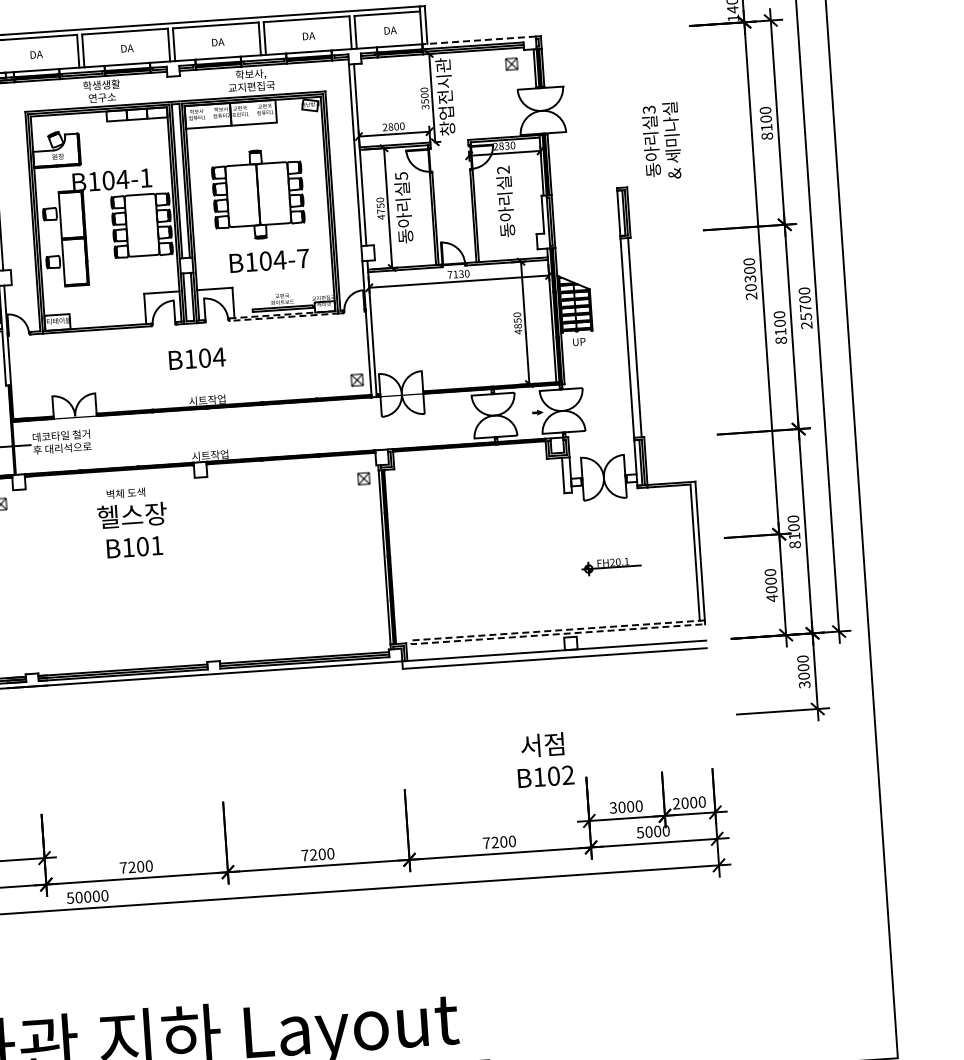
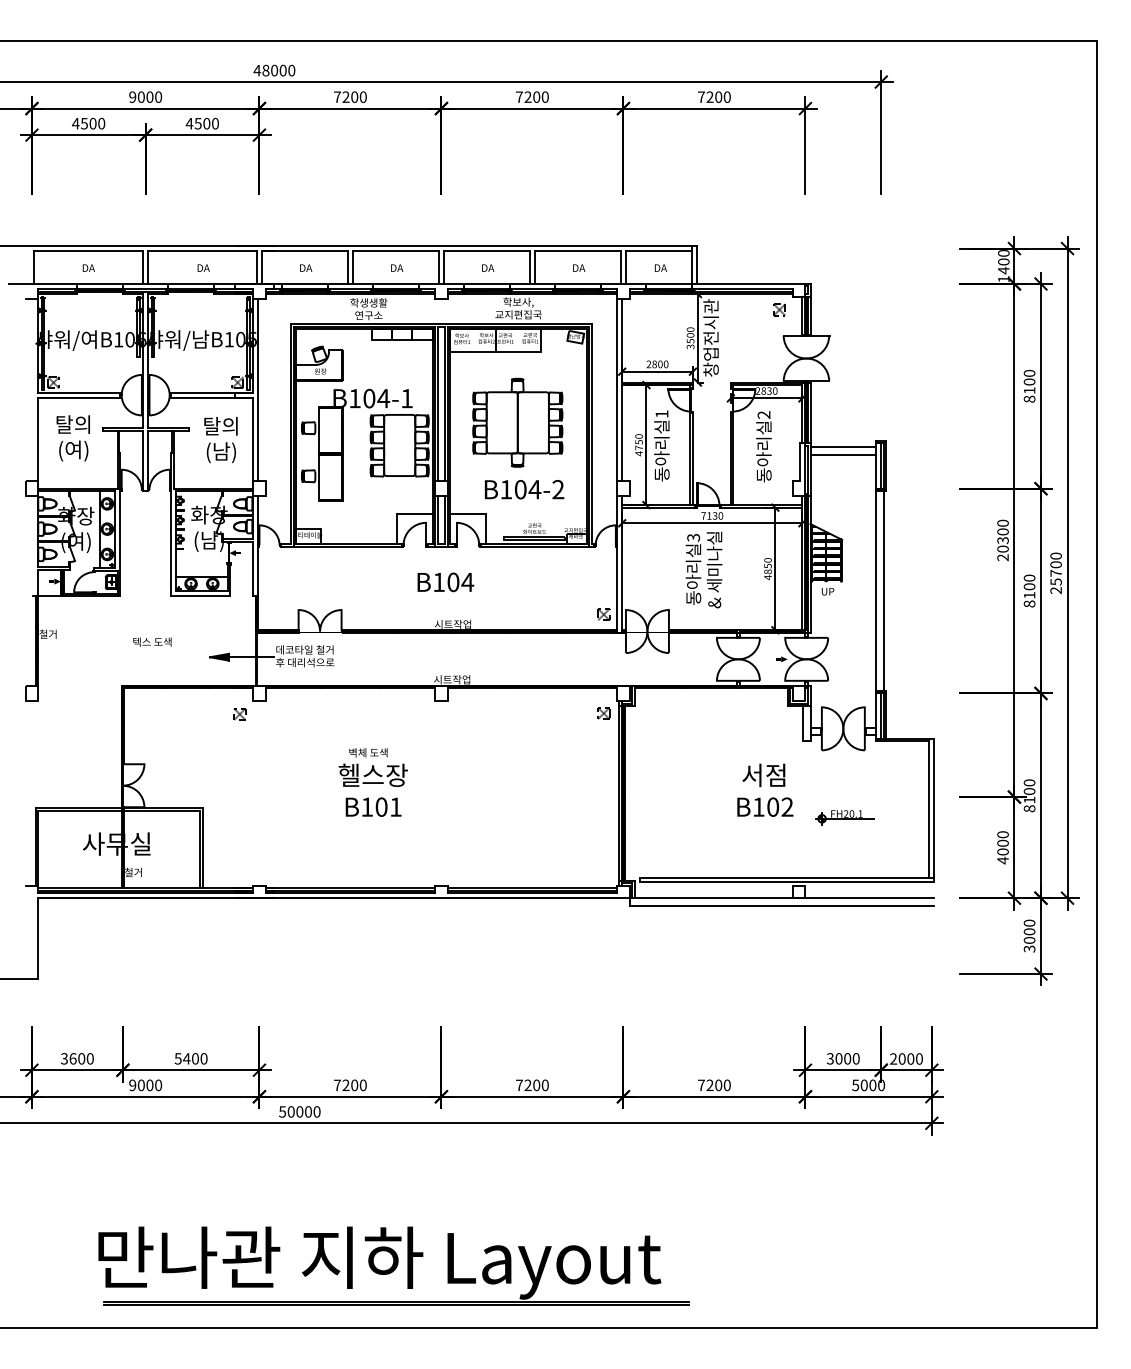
line: (478, 39) -> (748, 283), dashed -> solid
text: (661, 140) -> (703, 569), moved
text: (401, 176) -> (661, 414), 5 -> 1
line: (584, 197) -> (843, 447), added
line: (585, 204) -> (843, 454), added
text: (303, 258) -> (558, 489), B104-7 -> B104-2
line: (338, 313) -> (589, 546), dashed -> solid
text: (132, 522) -> (372, 782), moved
line: (410, 641) -> (639, 879), dashed -> solid
text: (545, 759) -> (765, 789), moved

